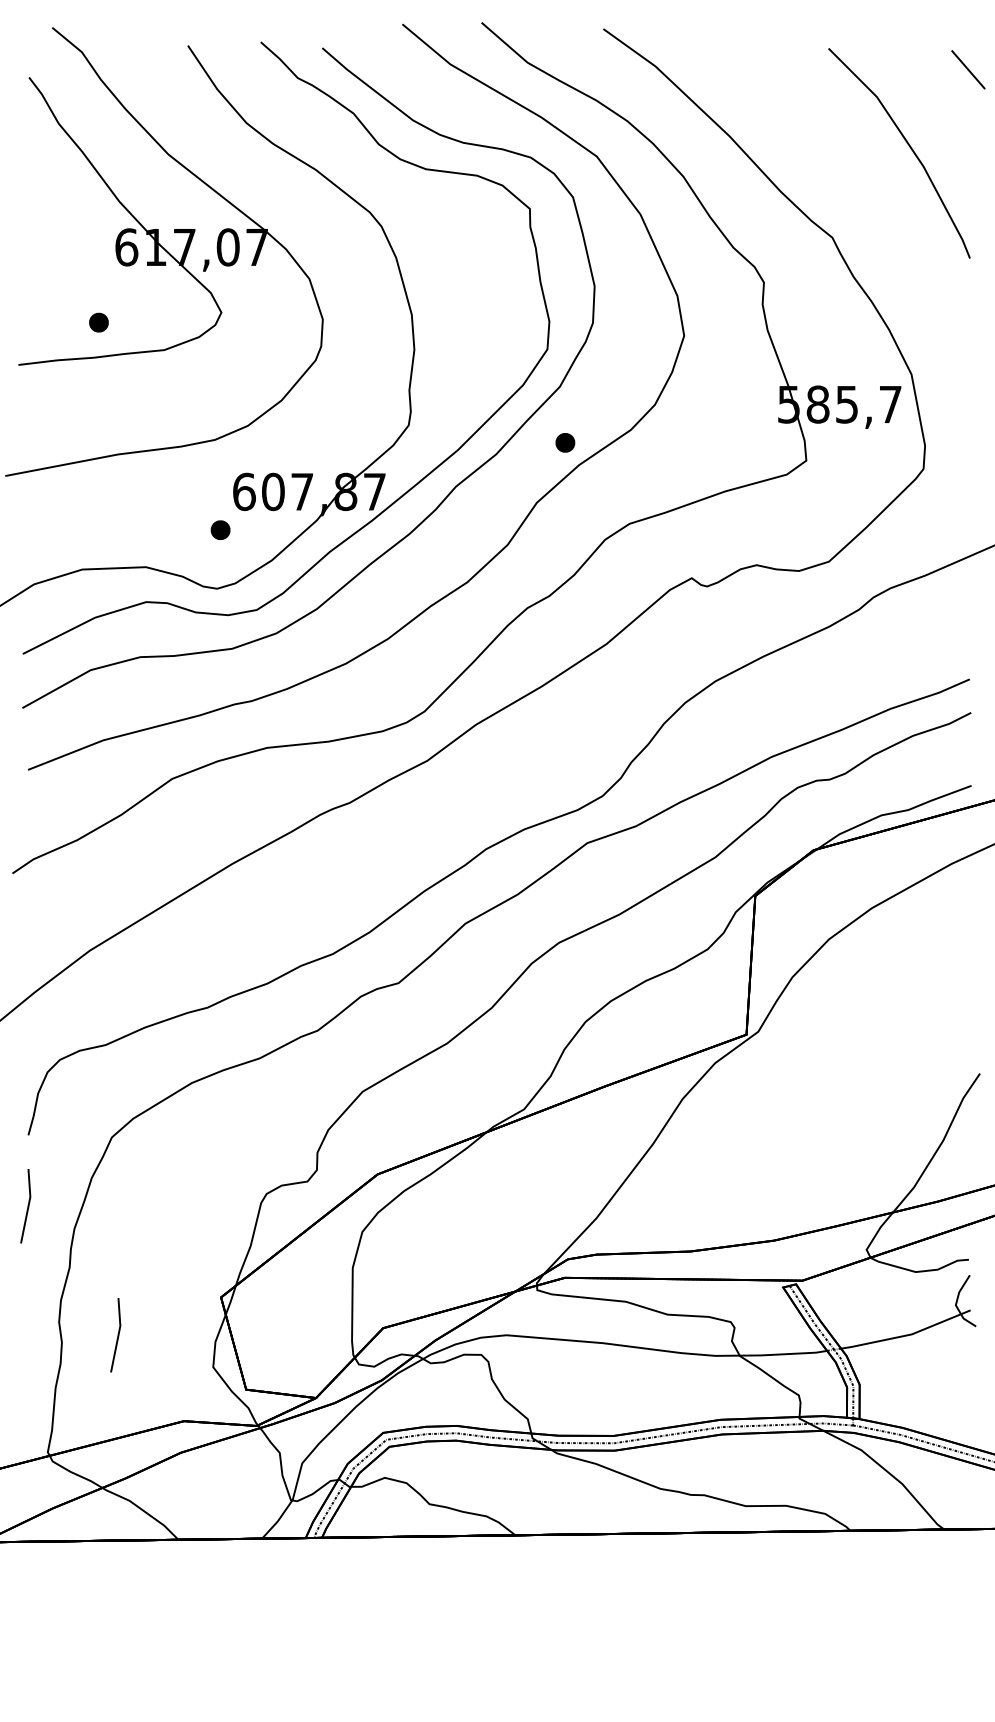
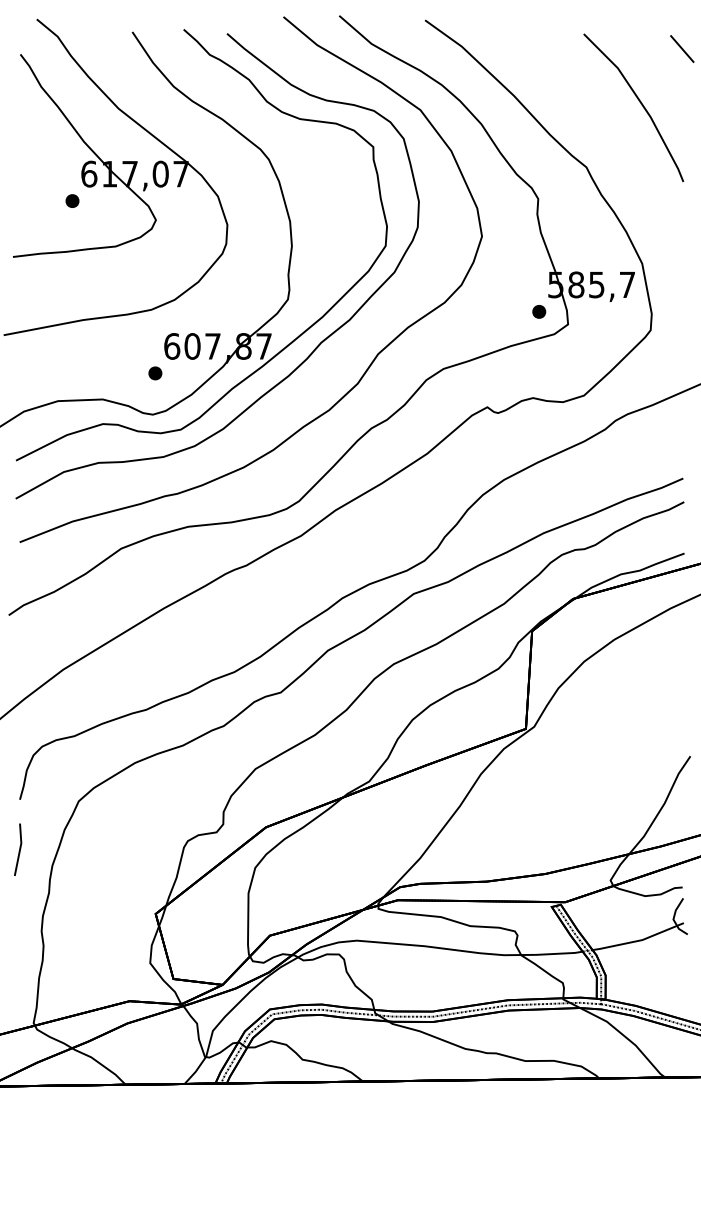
part: (98, 322) -> (72, 201), moved
part: (565, 442) -> (539, 311), moved
line: (117, 1335) -> (82, 940), removed

